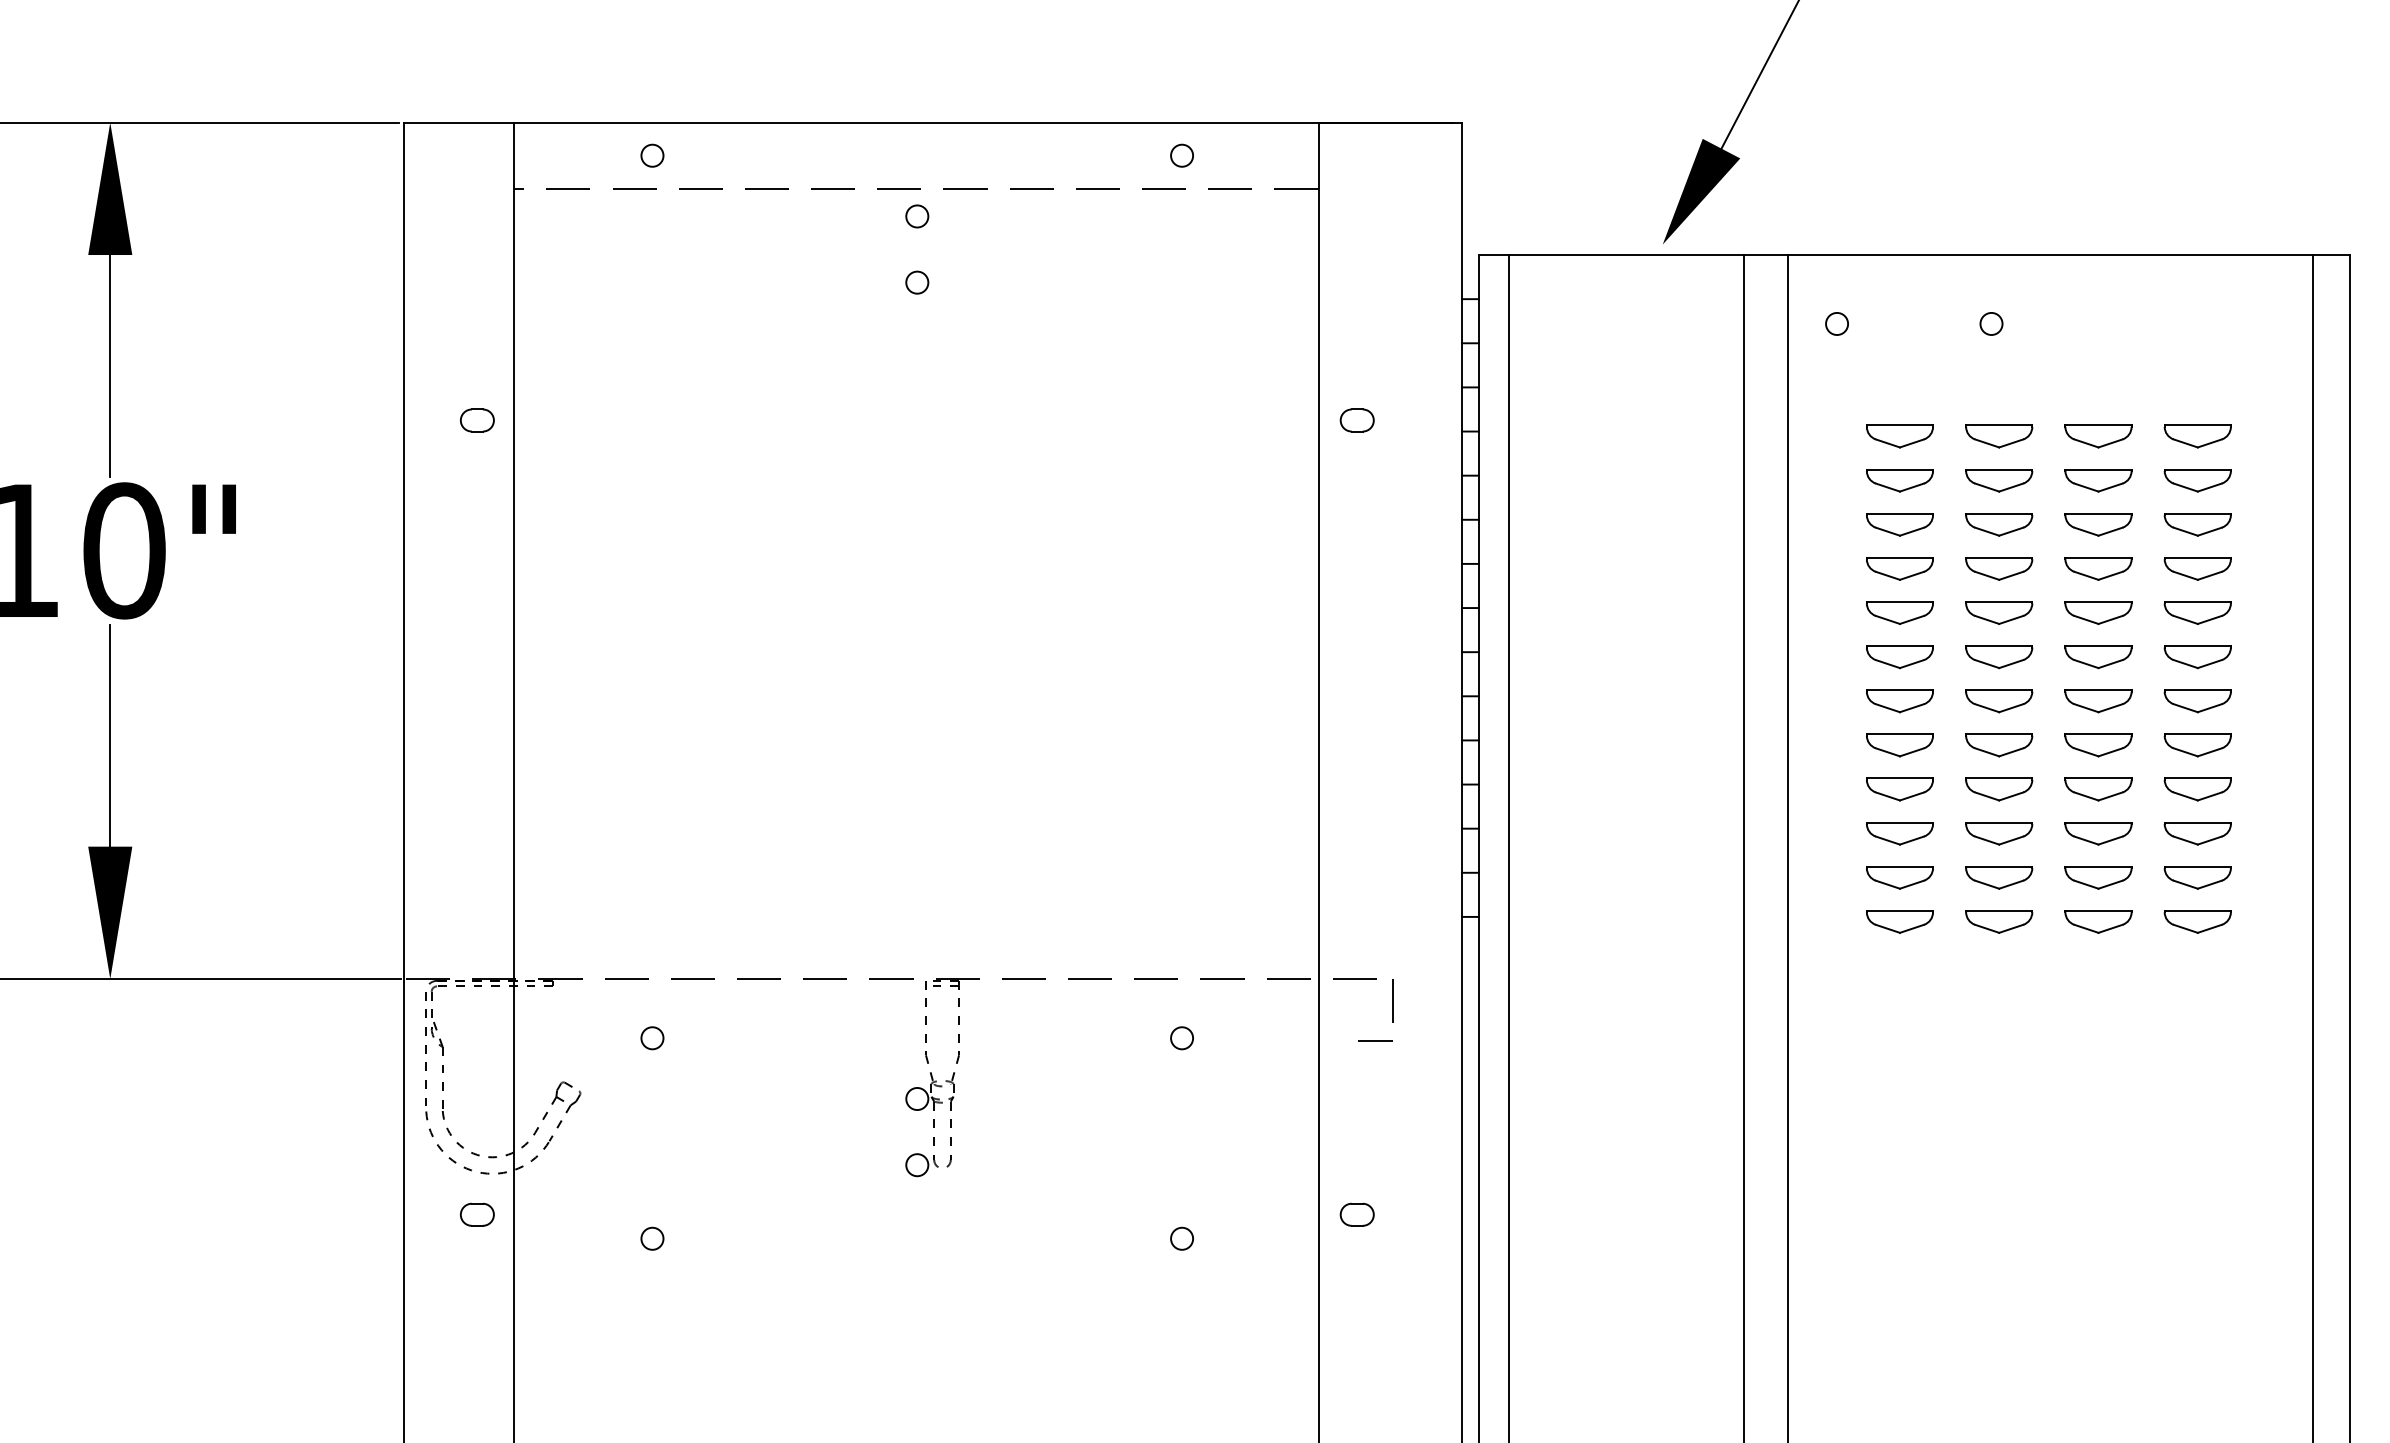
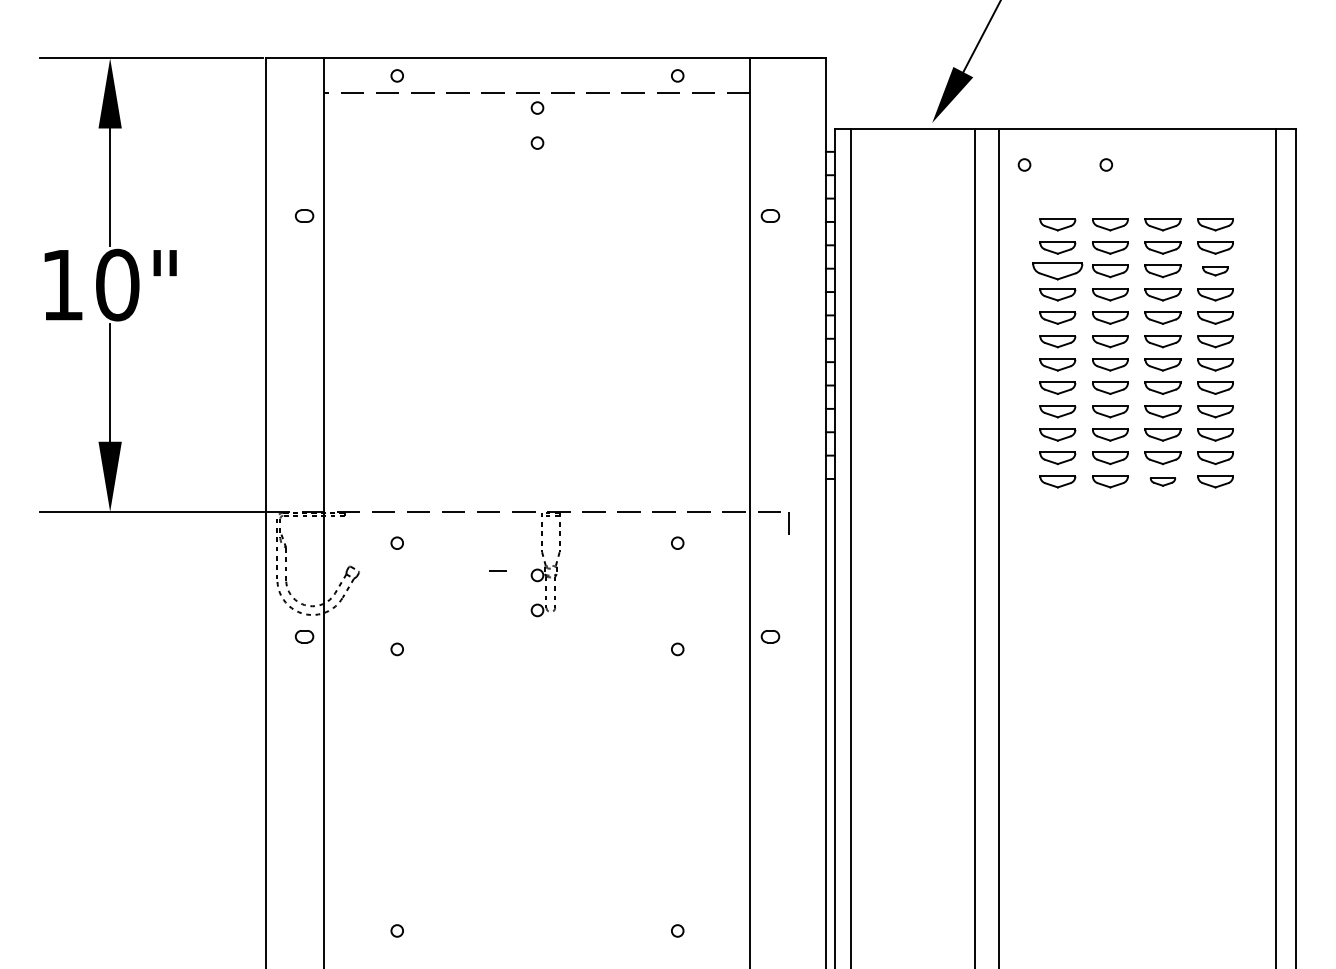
part: (1899, 525) -> (1057, 271), size x1.4
part: (2197, 525) -> (1215, 271), size x0.7
part: (2097, 921) -> (1162, 481), size x0.7
line: (1374, 1040) -> (497, 570), moved

